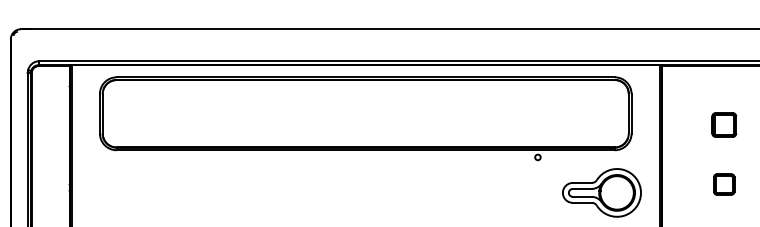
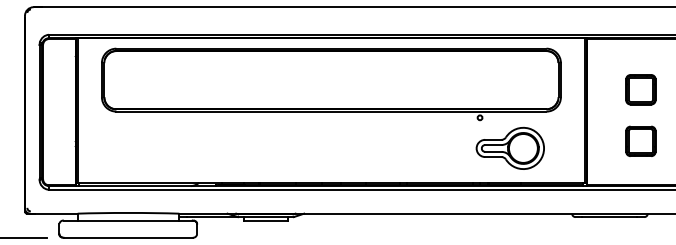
part: (723, 124) -> (640, 89), size x1.43
part: (723, 183) -> (640, 140), size x1.67
part: (600, 191) -> (509, 147), moved

